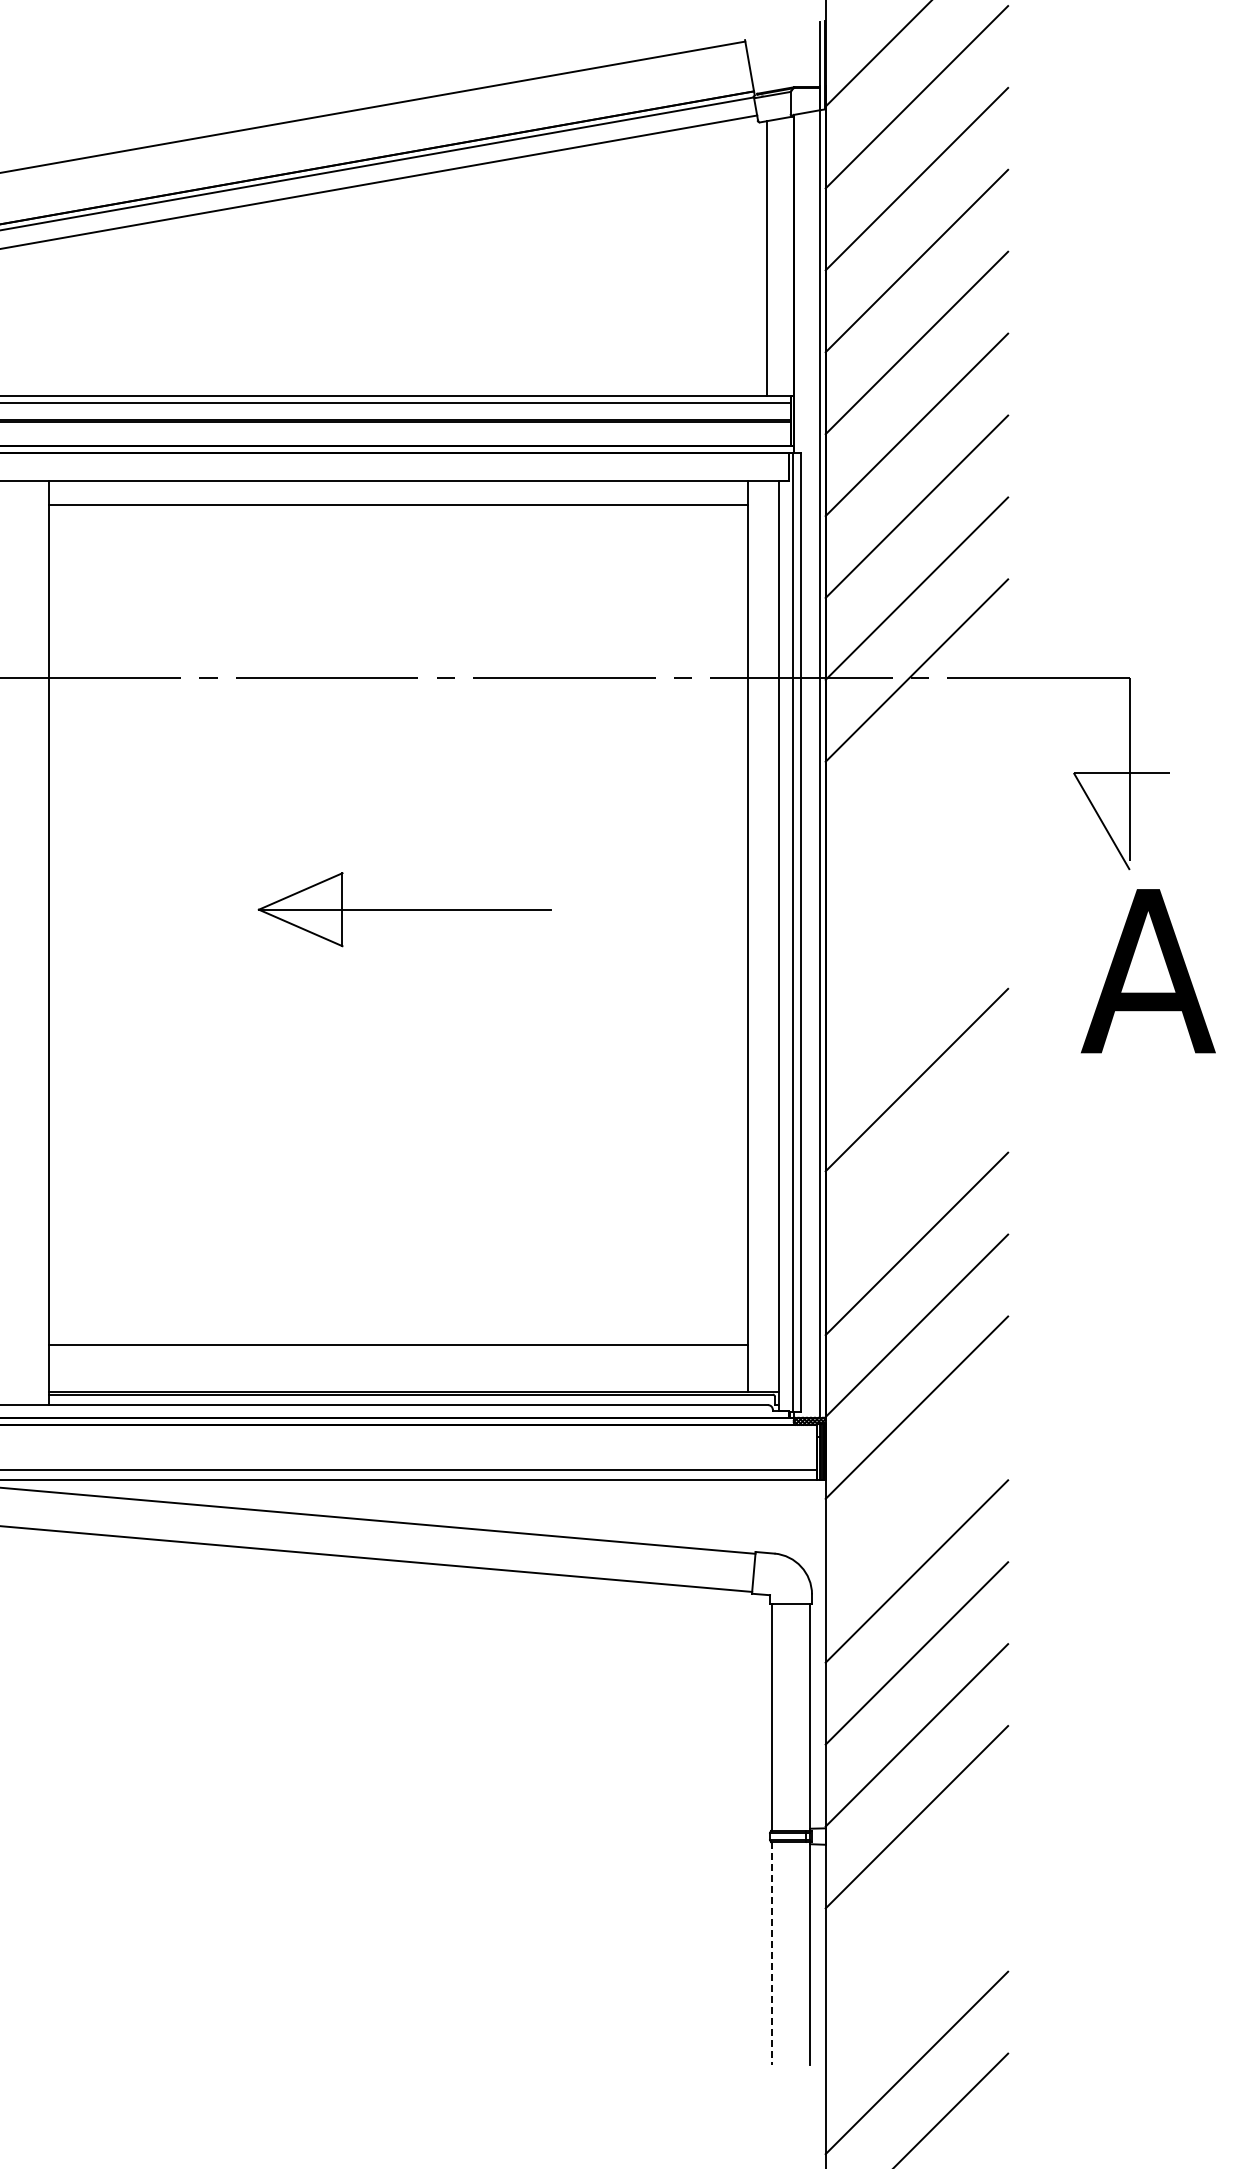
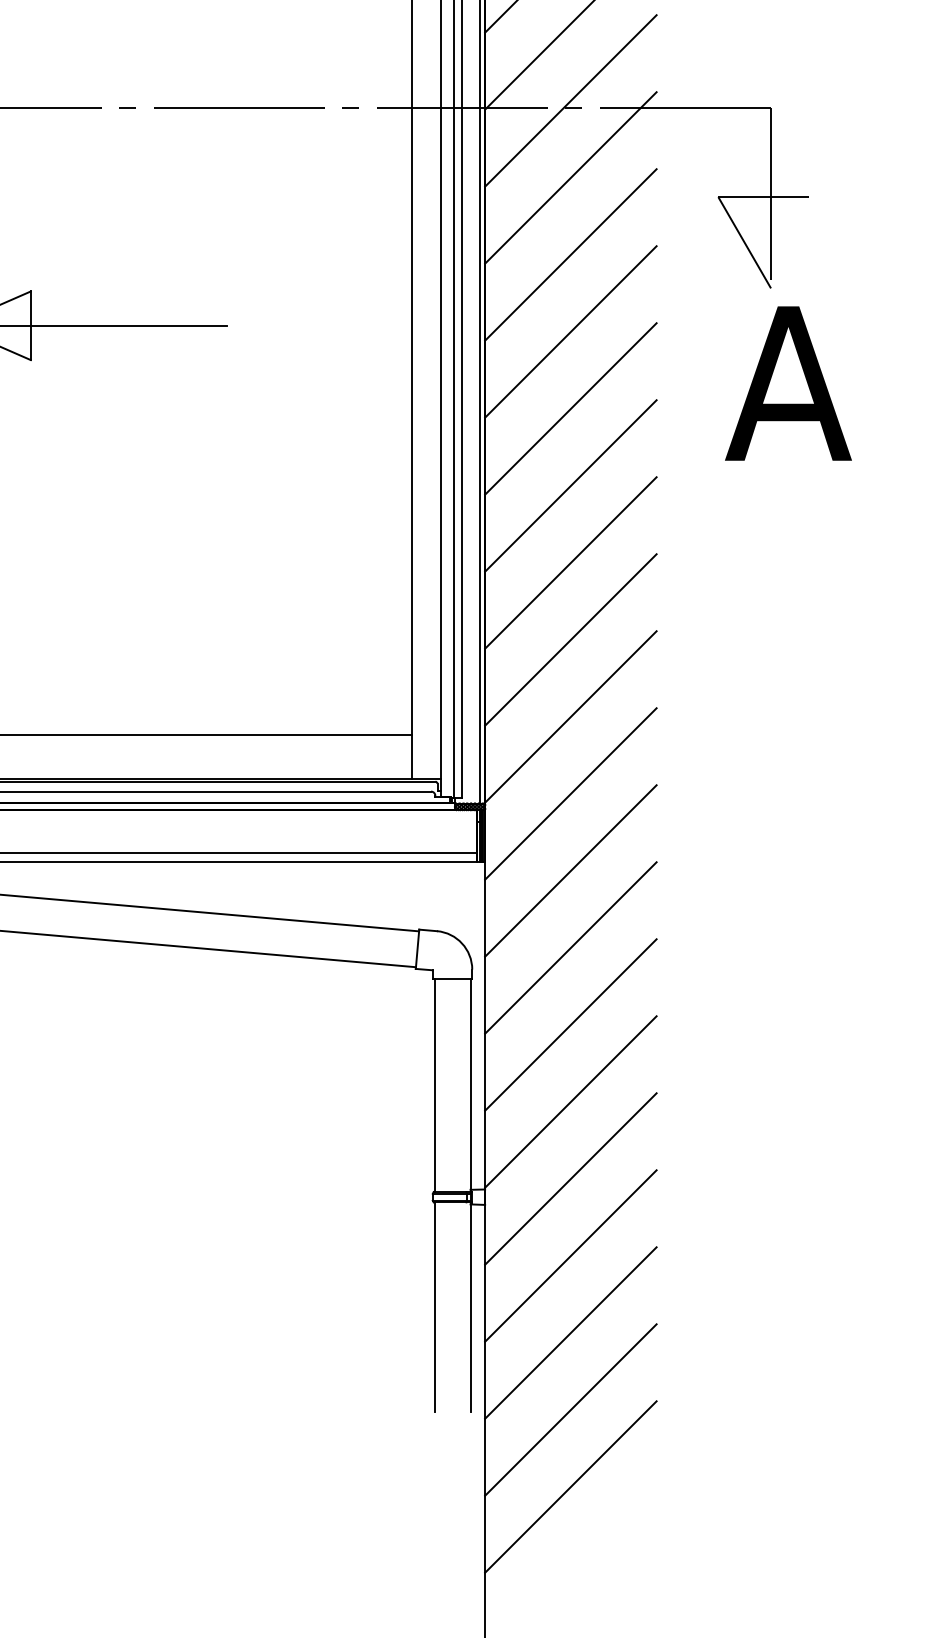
line: (916, 752) -> (570, 177), added
line: (916, 834) -> (570, 255), added
line: (916, 916) -> (570, 332), added
line: (916, 997) -> (570, 408), added
line: (916, 1161) -> (570, 562), added
line: (916, 1489) -> (570, 870), added
line: (916, 1898) -> (570, 1255), added
line: (771, 1953) -> (434, 1307), dashed -> solid
line: (916, 1980) -> (570, 1332), added

